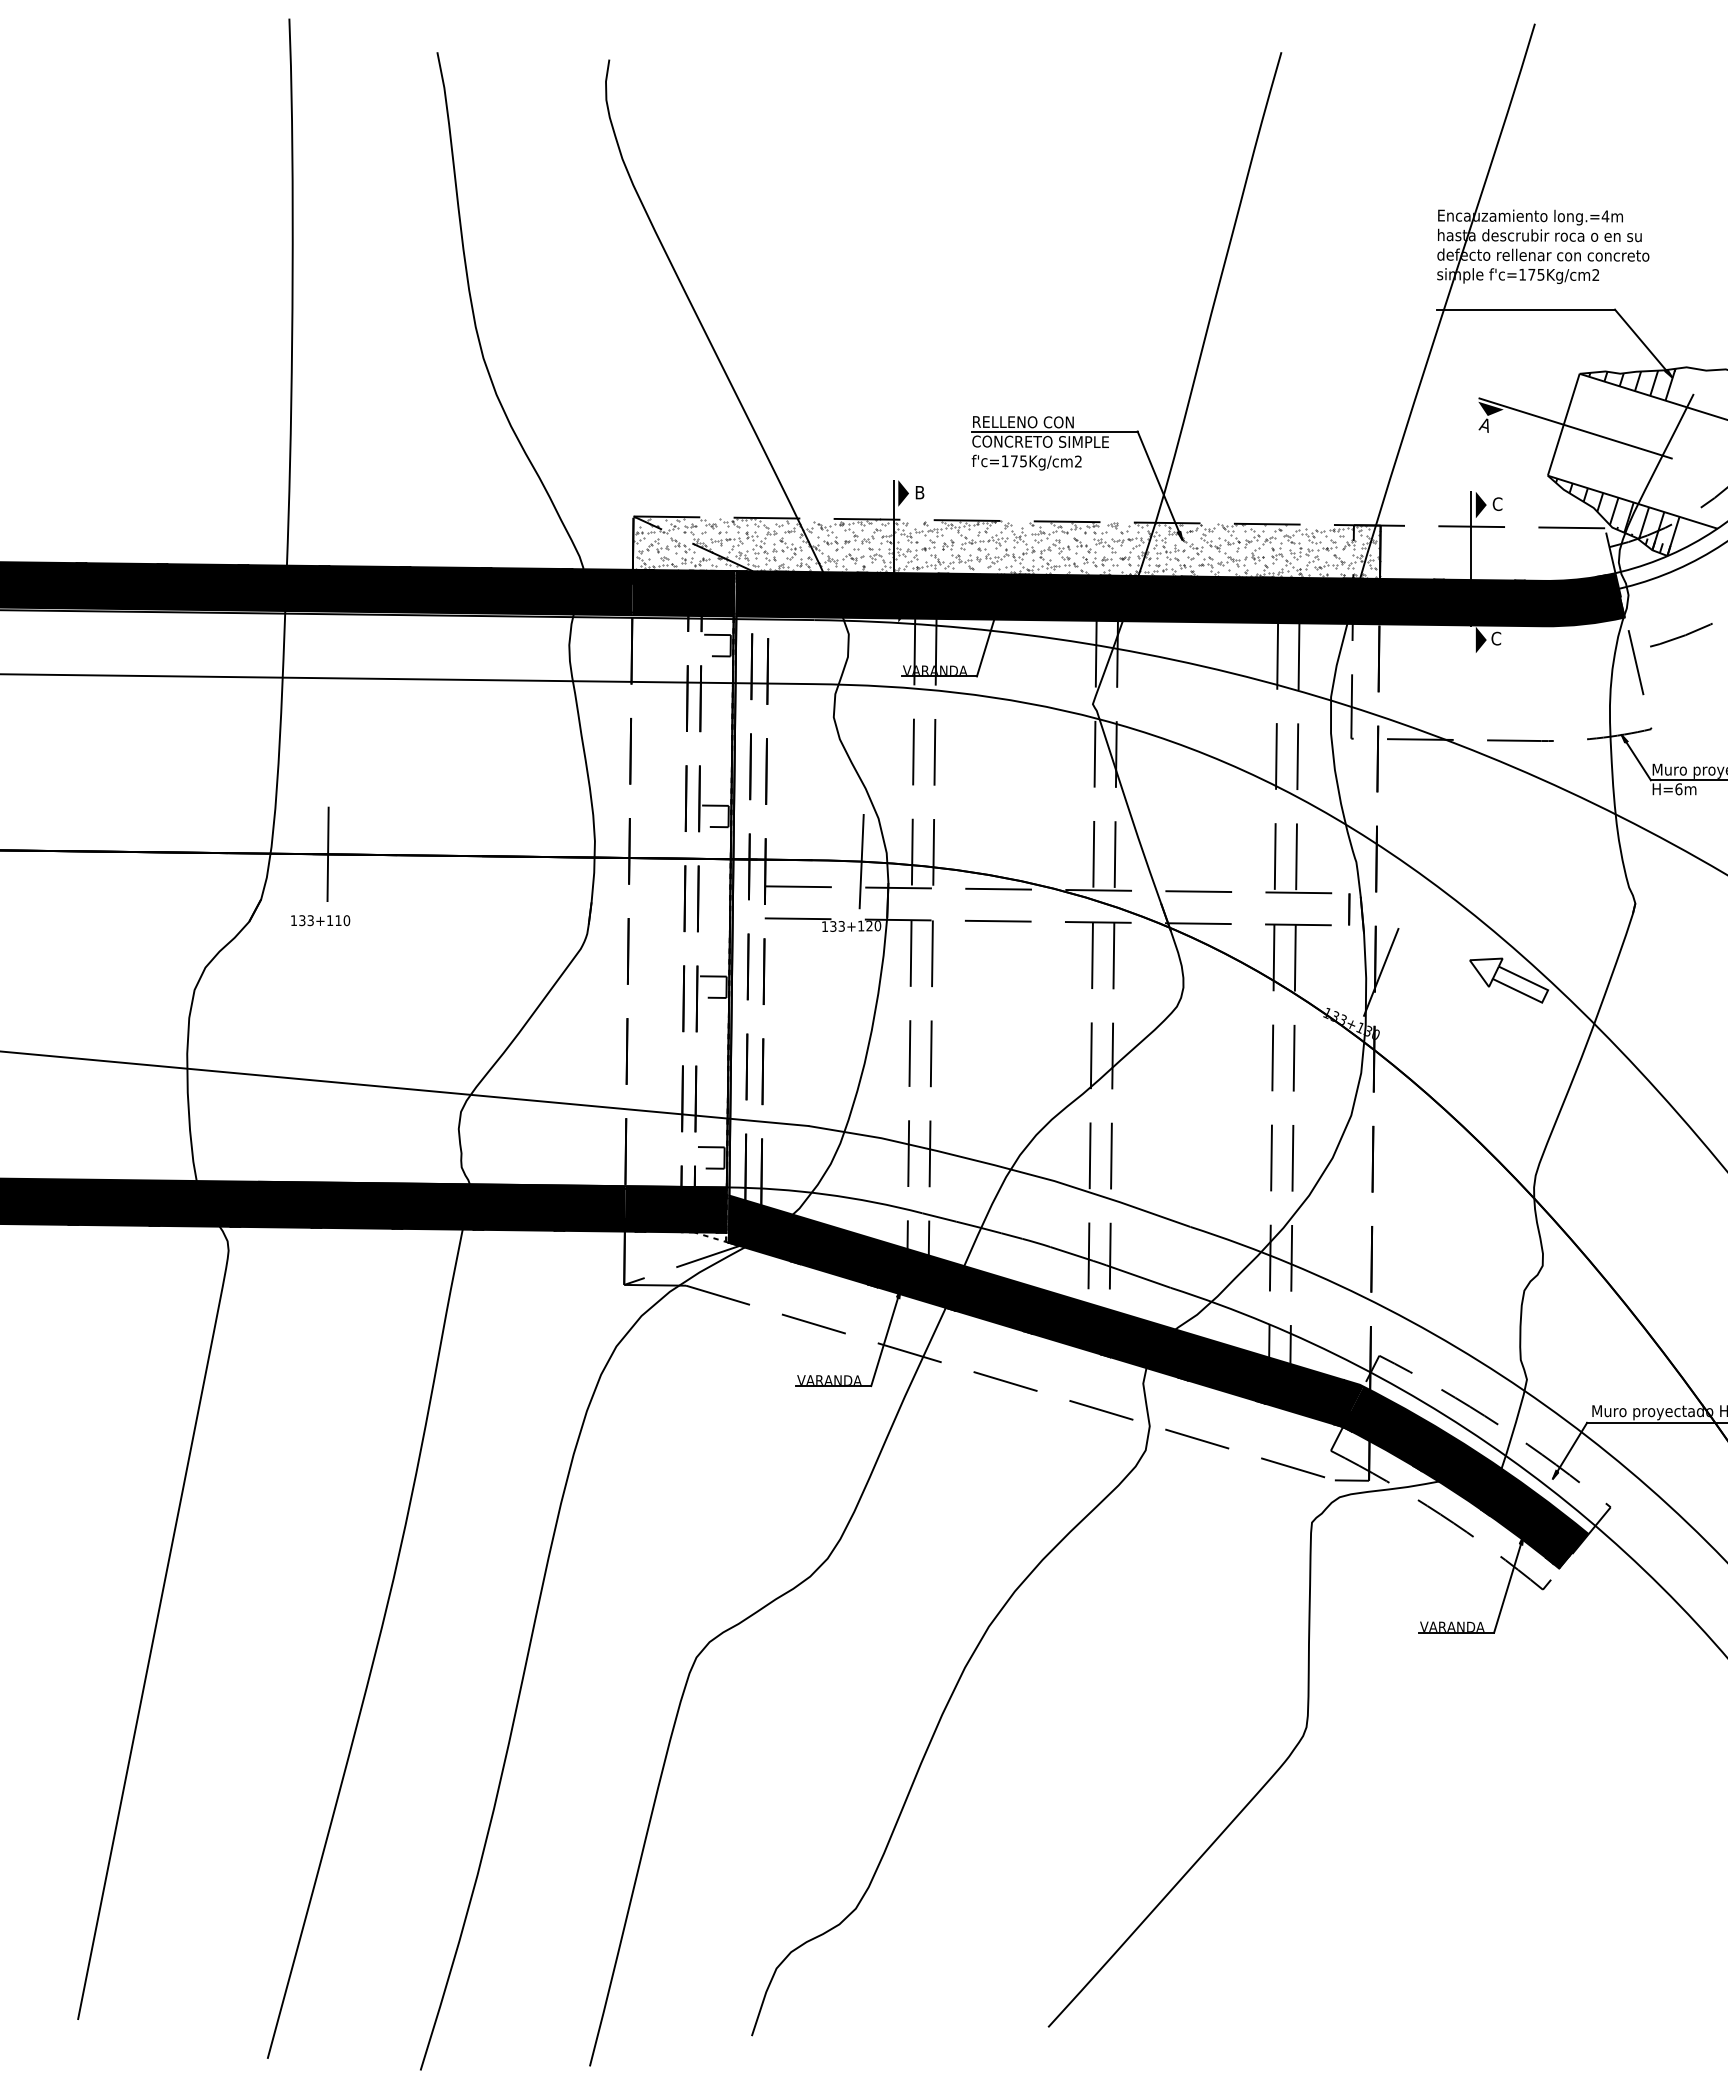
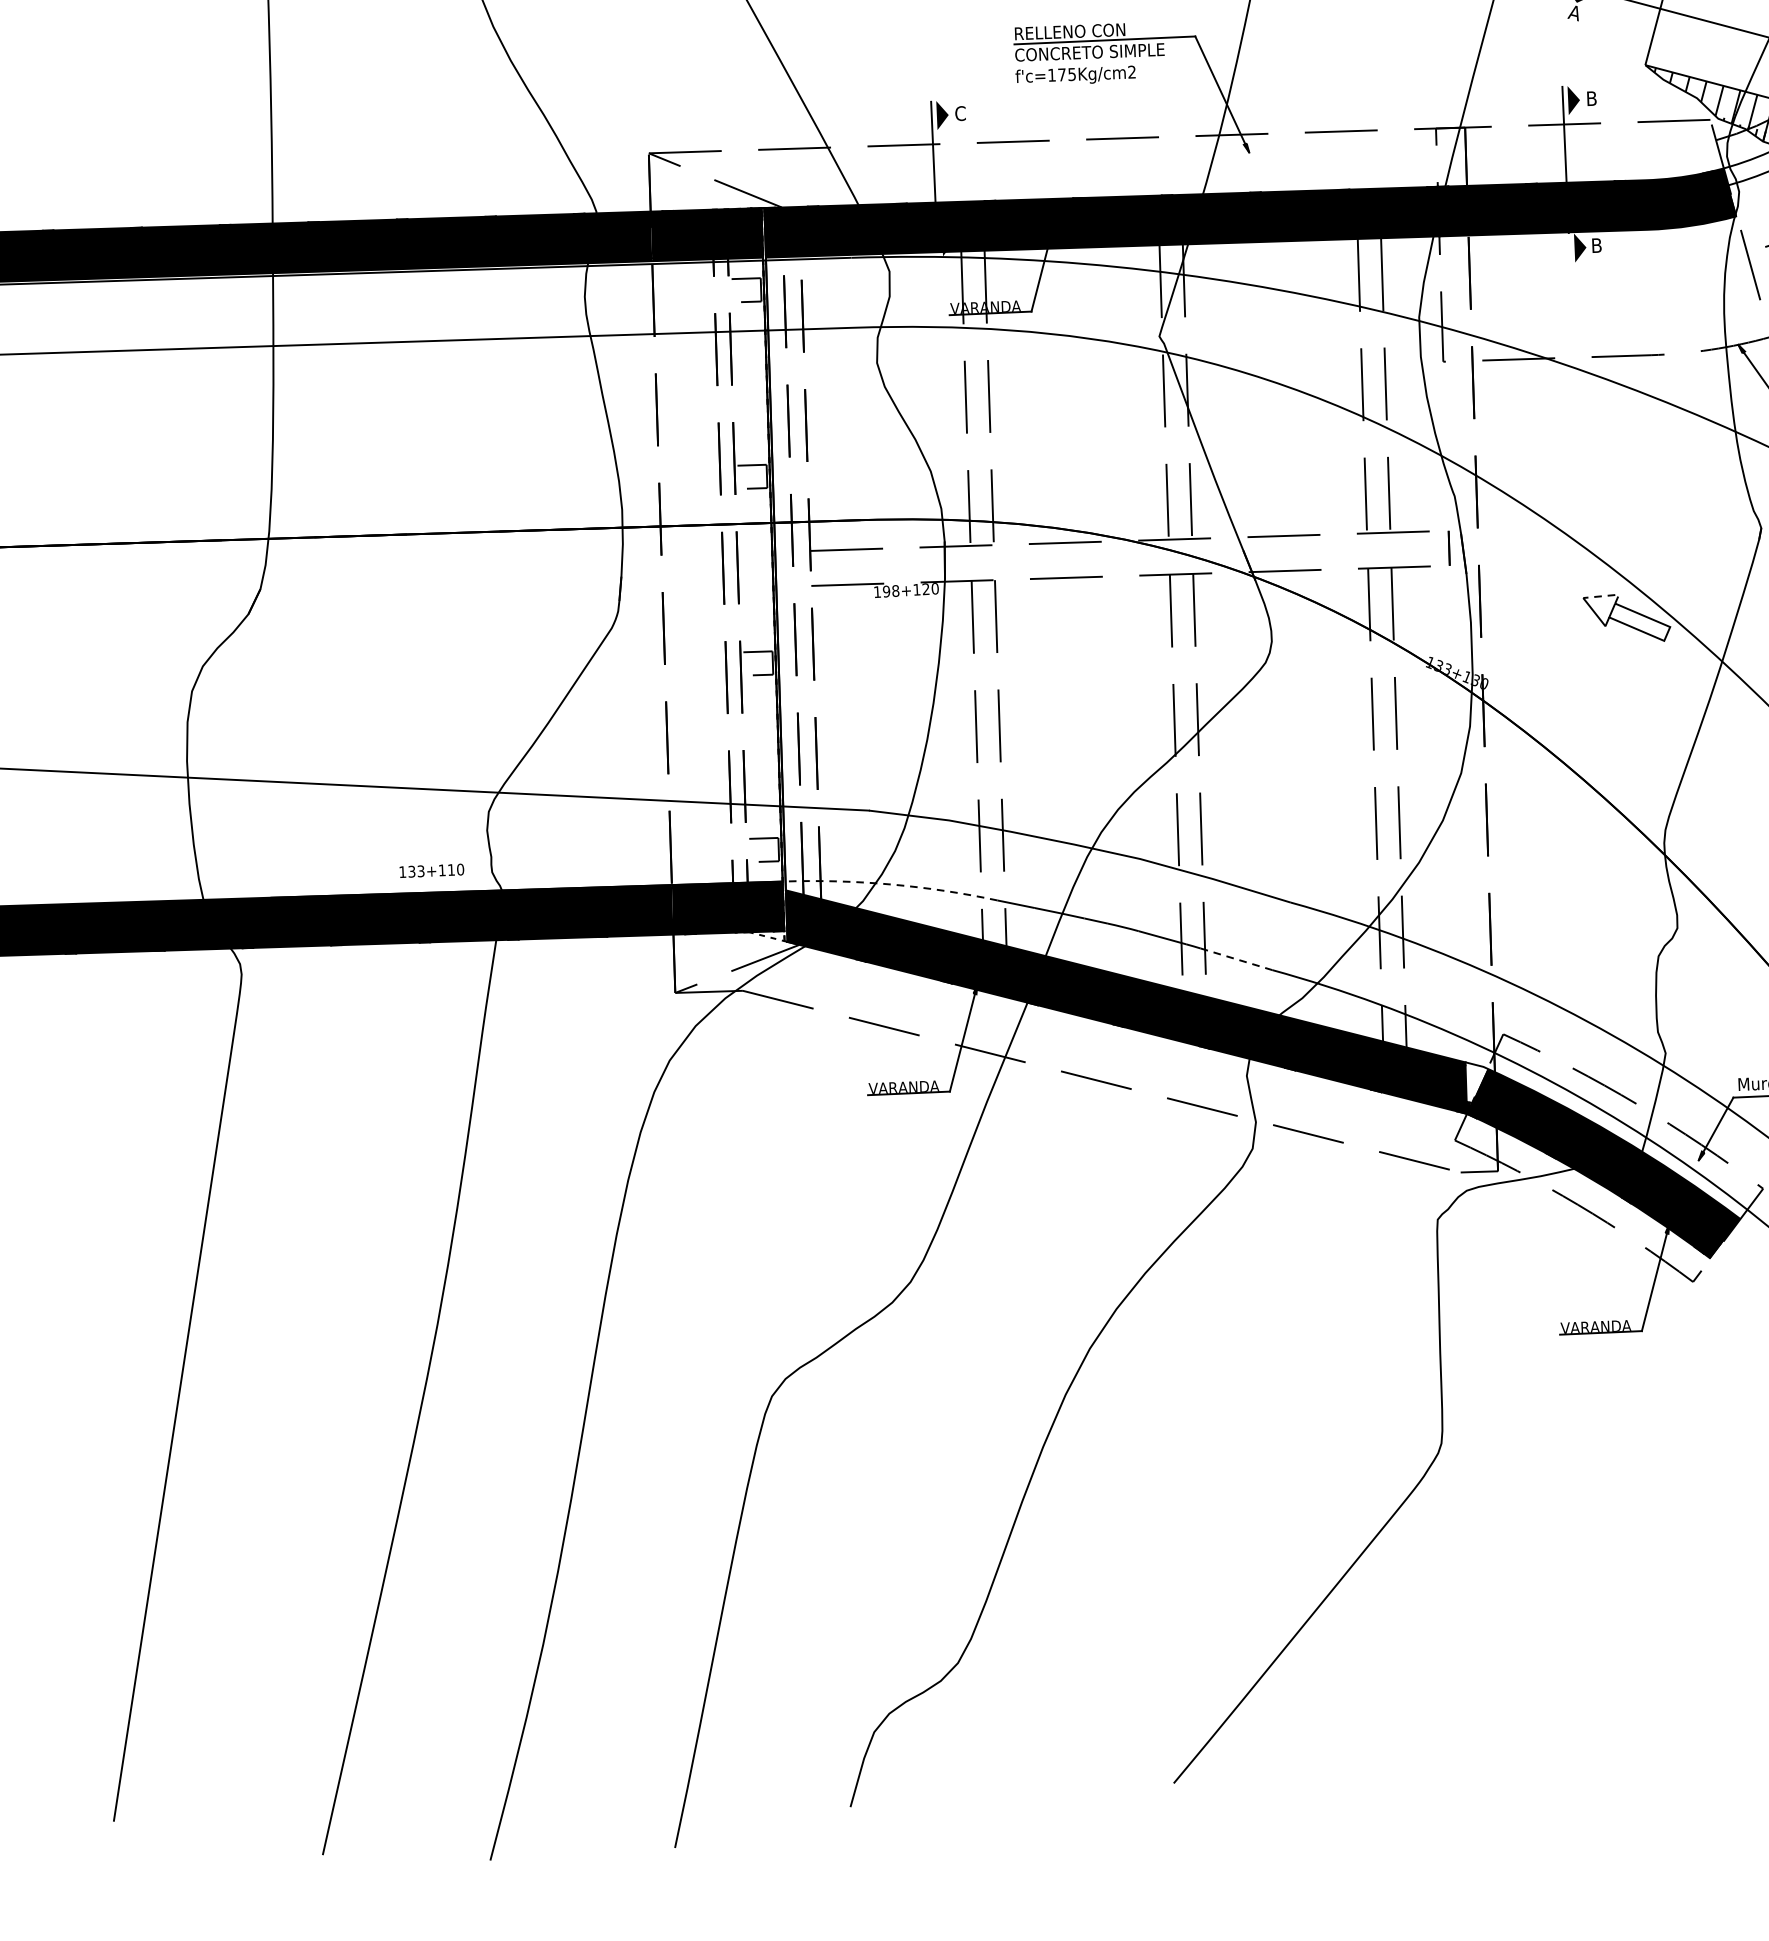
text: (919, 492) -> (959, 113), B -> C
text: (1497, 504) -> (1591, 99), C -> B
hatch: (1007, 547) -> (1058, 169), removed
text: (1496, 638) -> (1597, 245), C -> B
line: (327, 854) -> (330, 537), removed
line: (861, 861) -> (914, 519), removed
text: (320, 920) -> (431, 870), moved
text: (837, 926) -> (891, 591), 133+120 -> 198+120
line: (1490, 959) -> (1605, 596), solid -> dashed
line: (1381, 971) -> (1487, 614), removed
line: (825, 1194) -> (890, 884), solid -> dashed
line: (1138, 1276) -> (1236, 959), solid -> dashed
fill: (1353, 1403) -> (1477, 1087), removed

